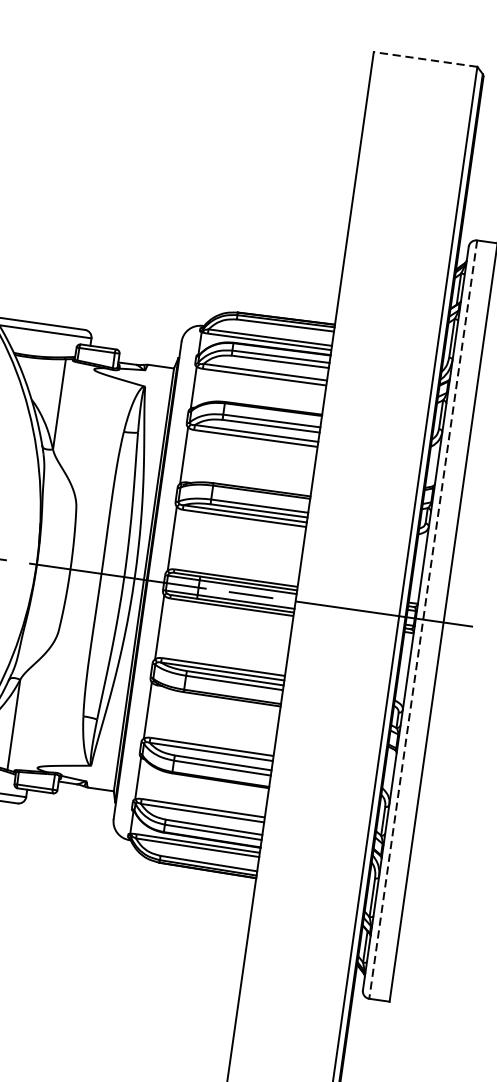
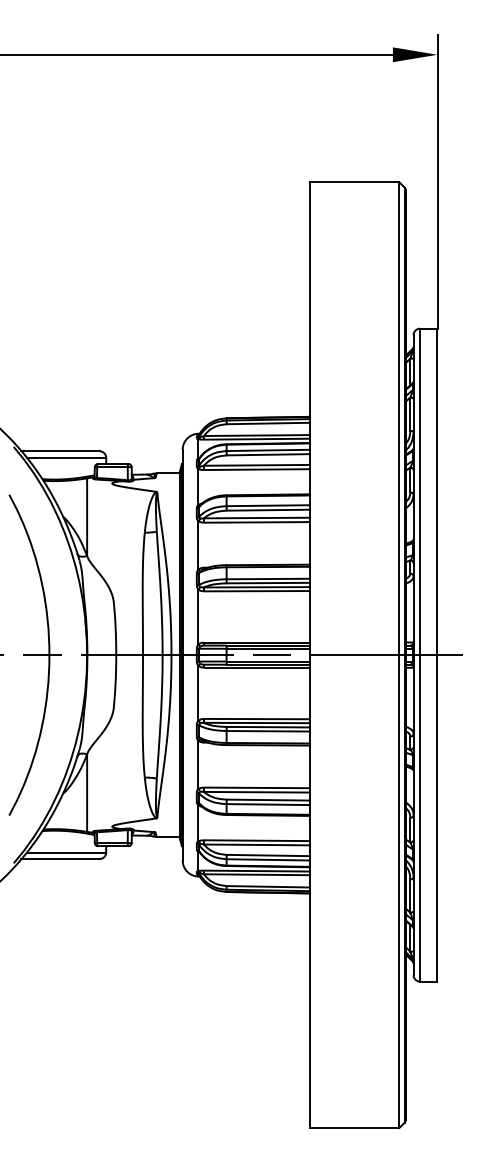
line: (425, 59) -> (354, 182), dashed -> solid
line: (422, 619) -> (419, 655), dashed -> solid

